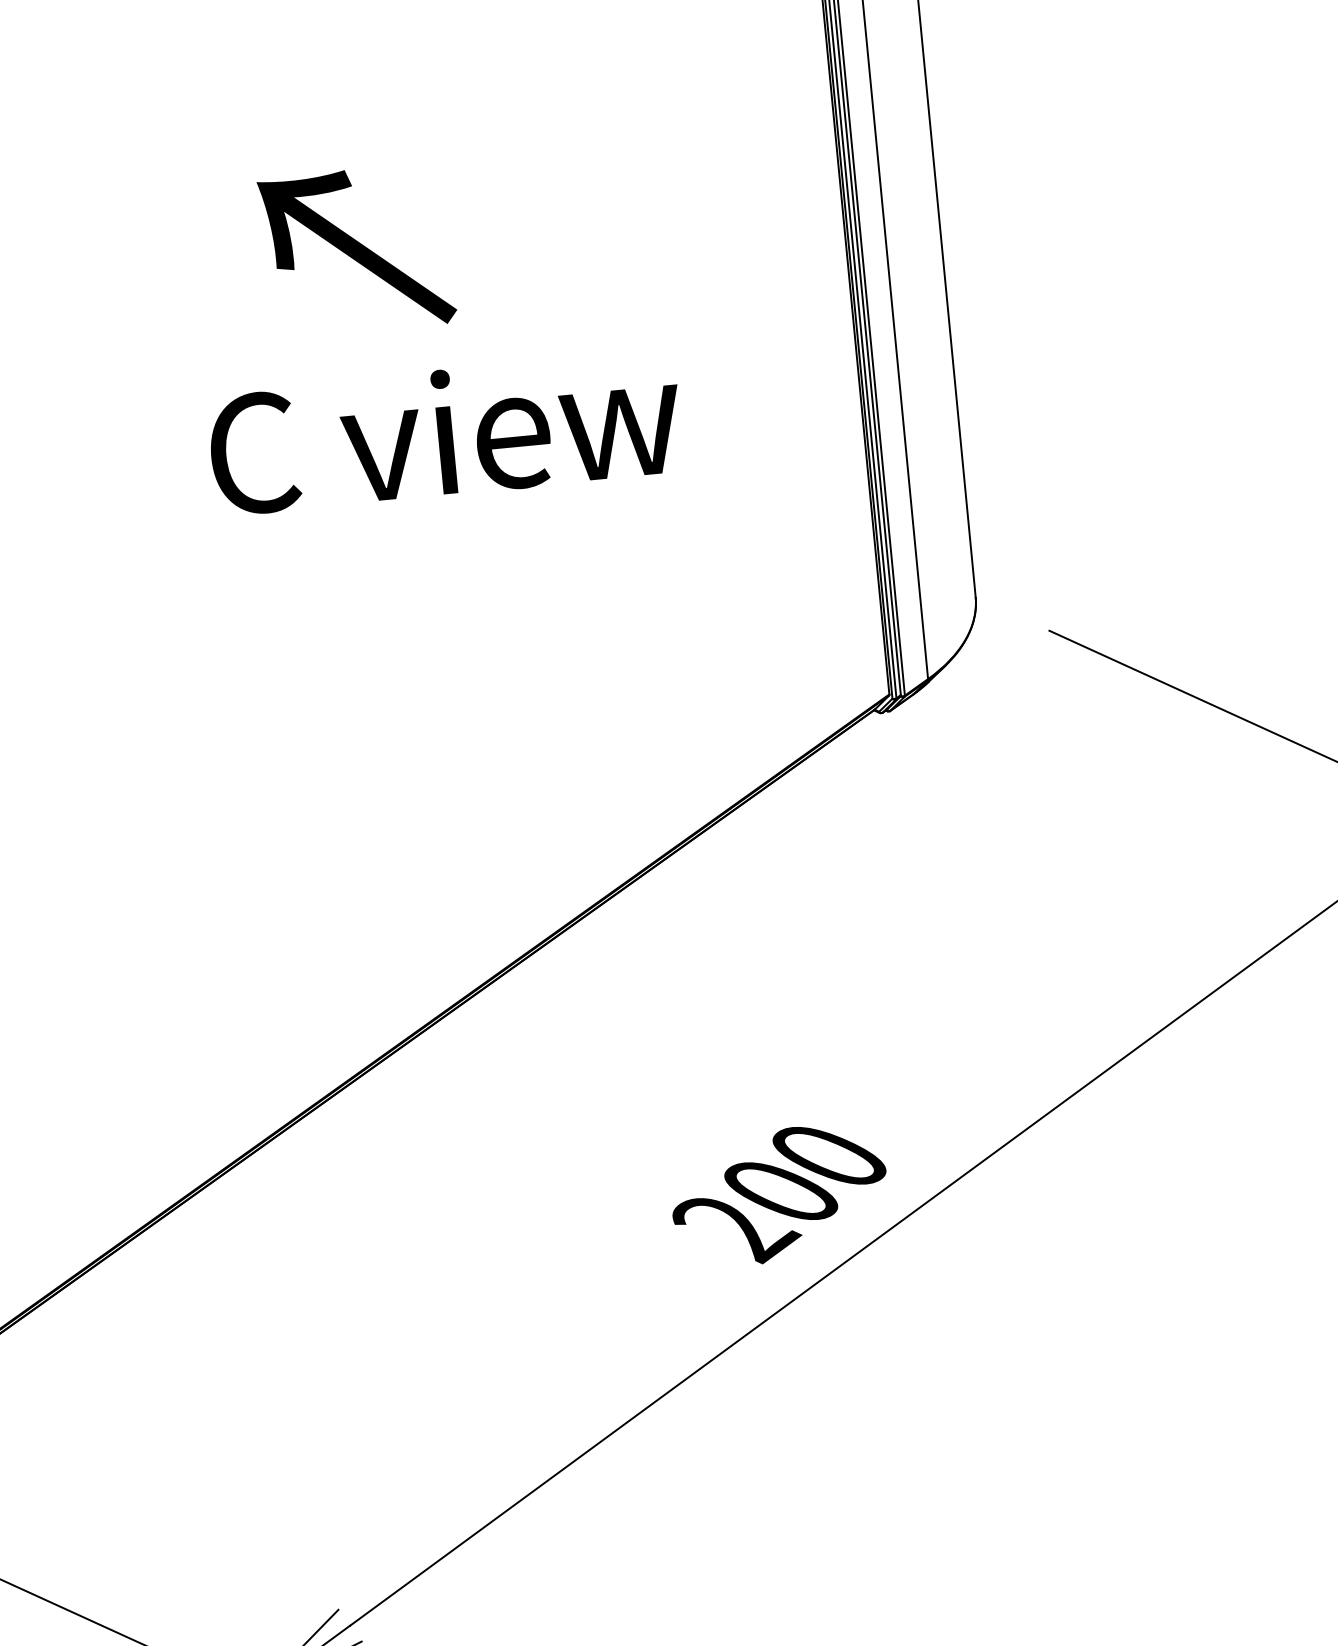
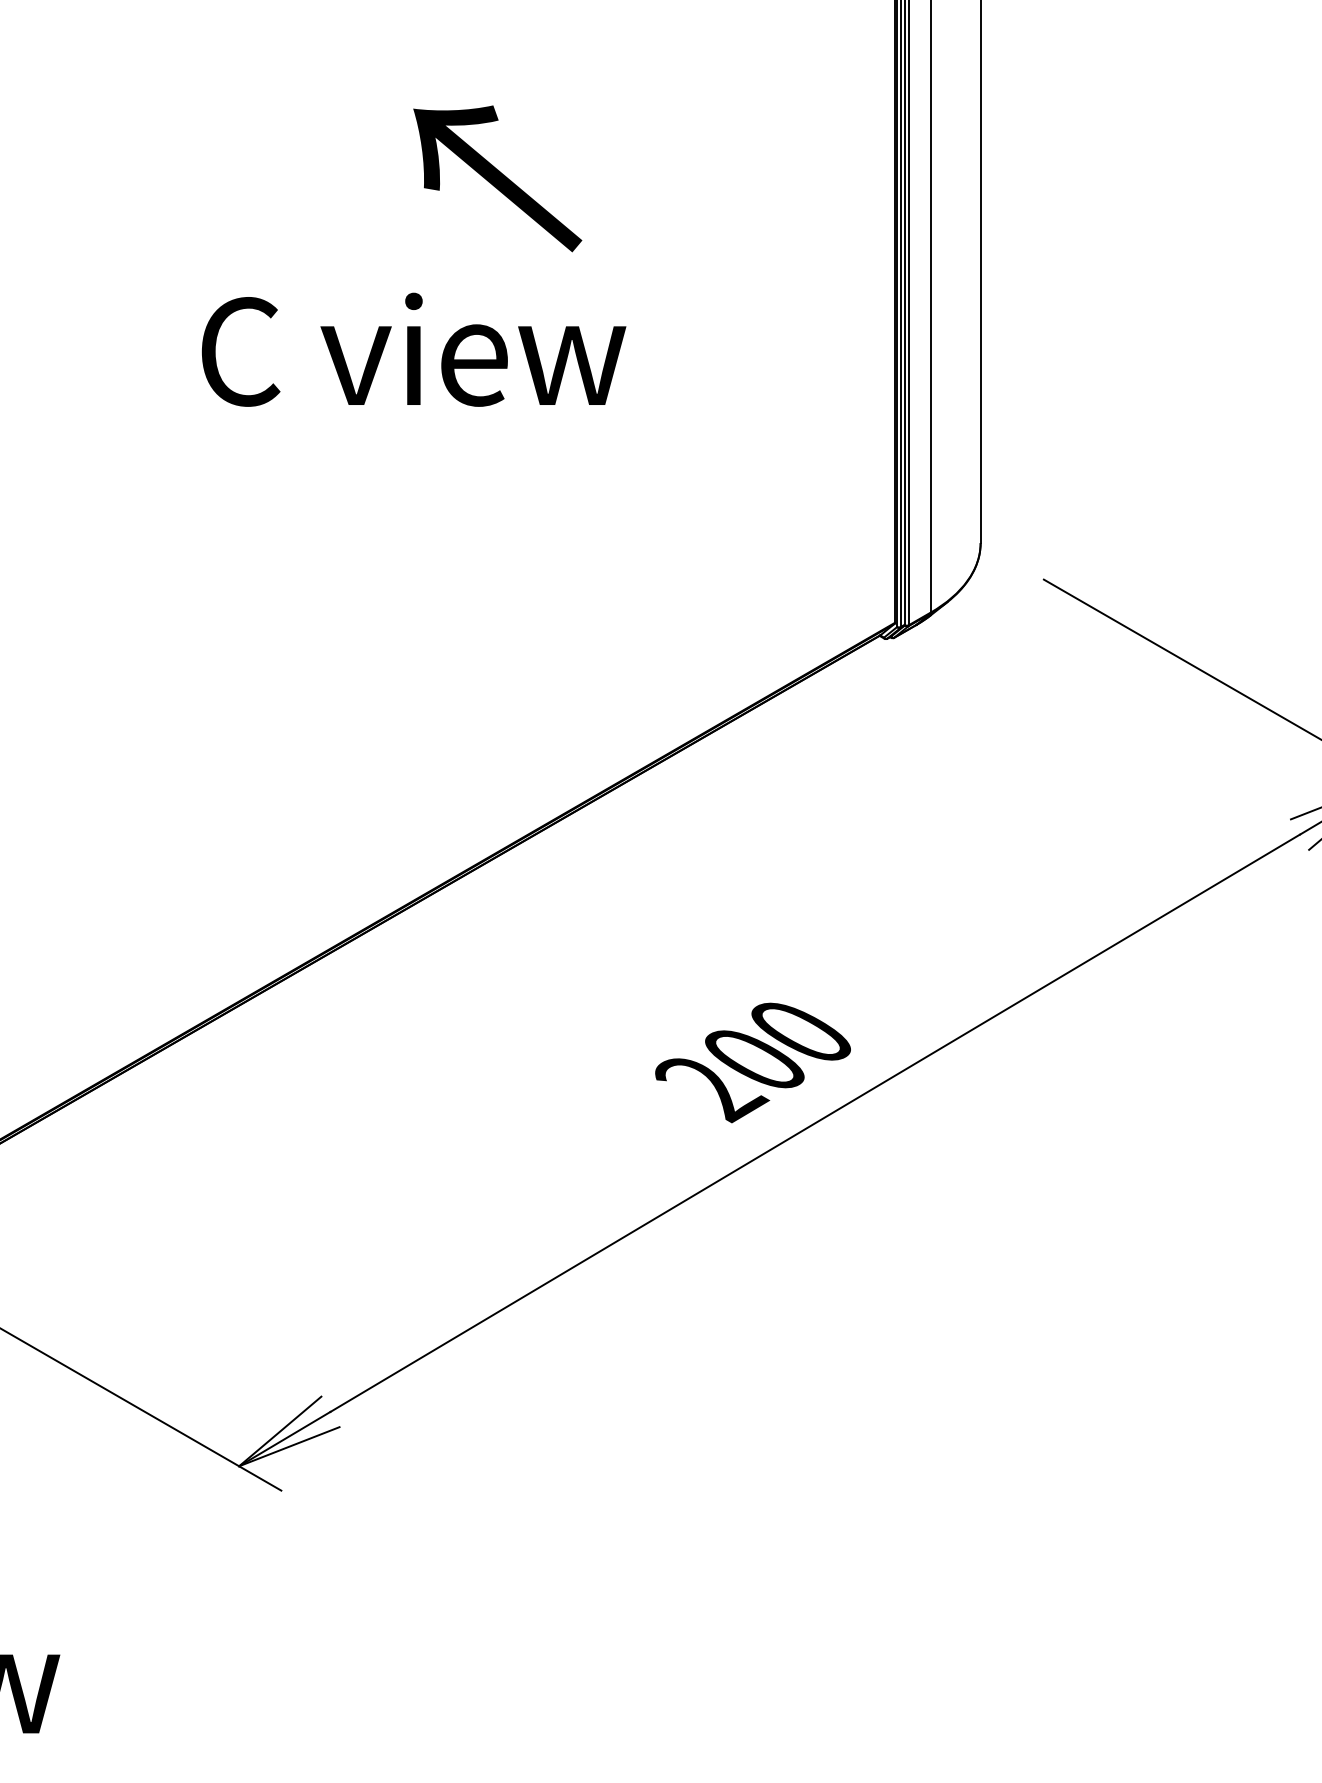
text: (356, 250) -> (497, 178), moved
text: (445, 432) -> (414, 349), moved

